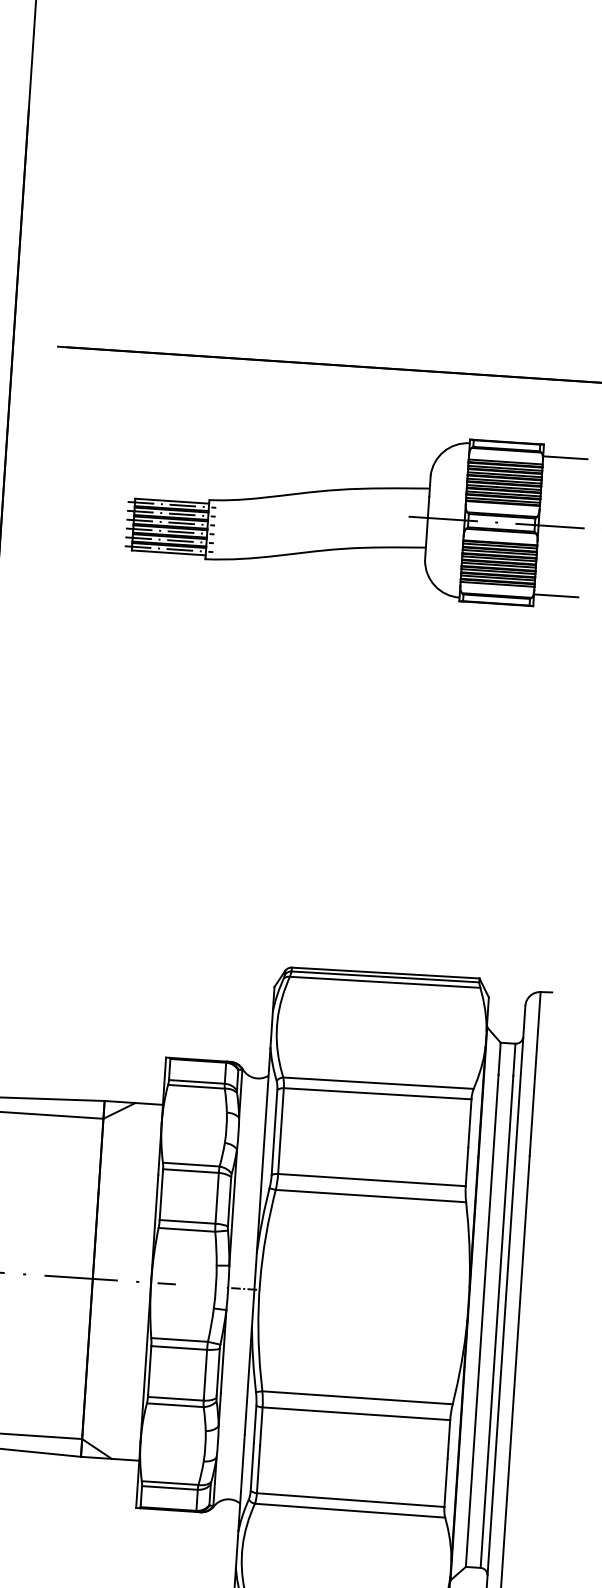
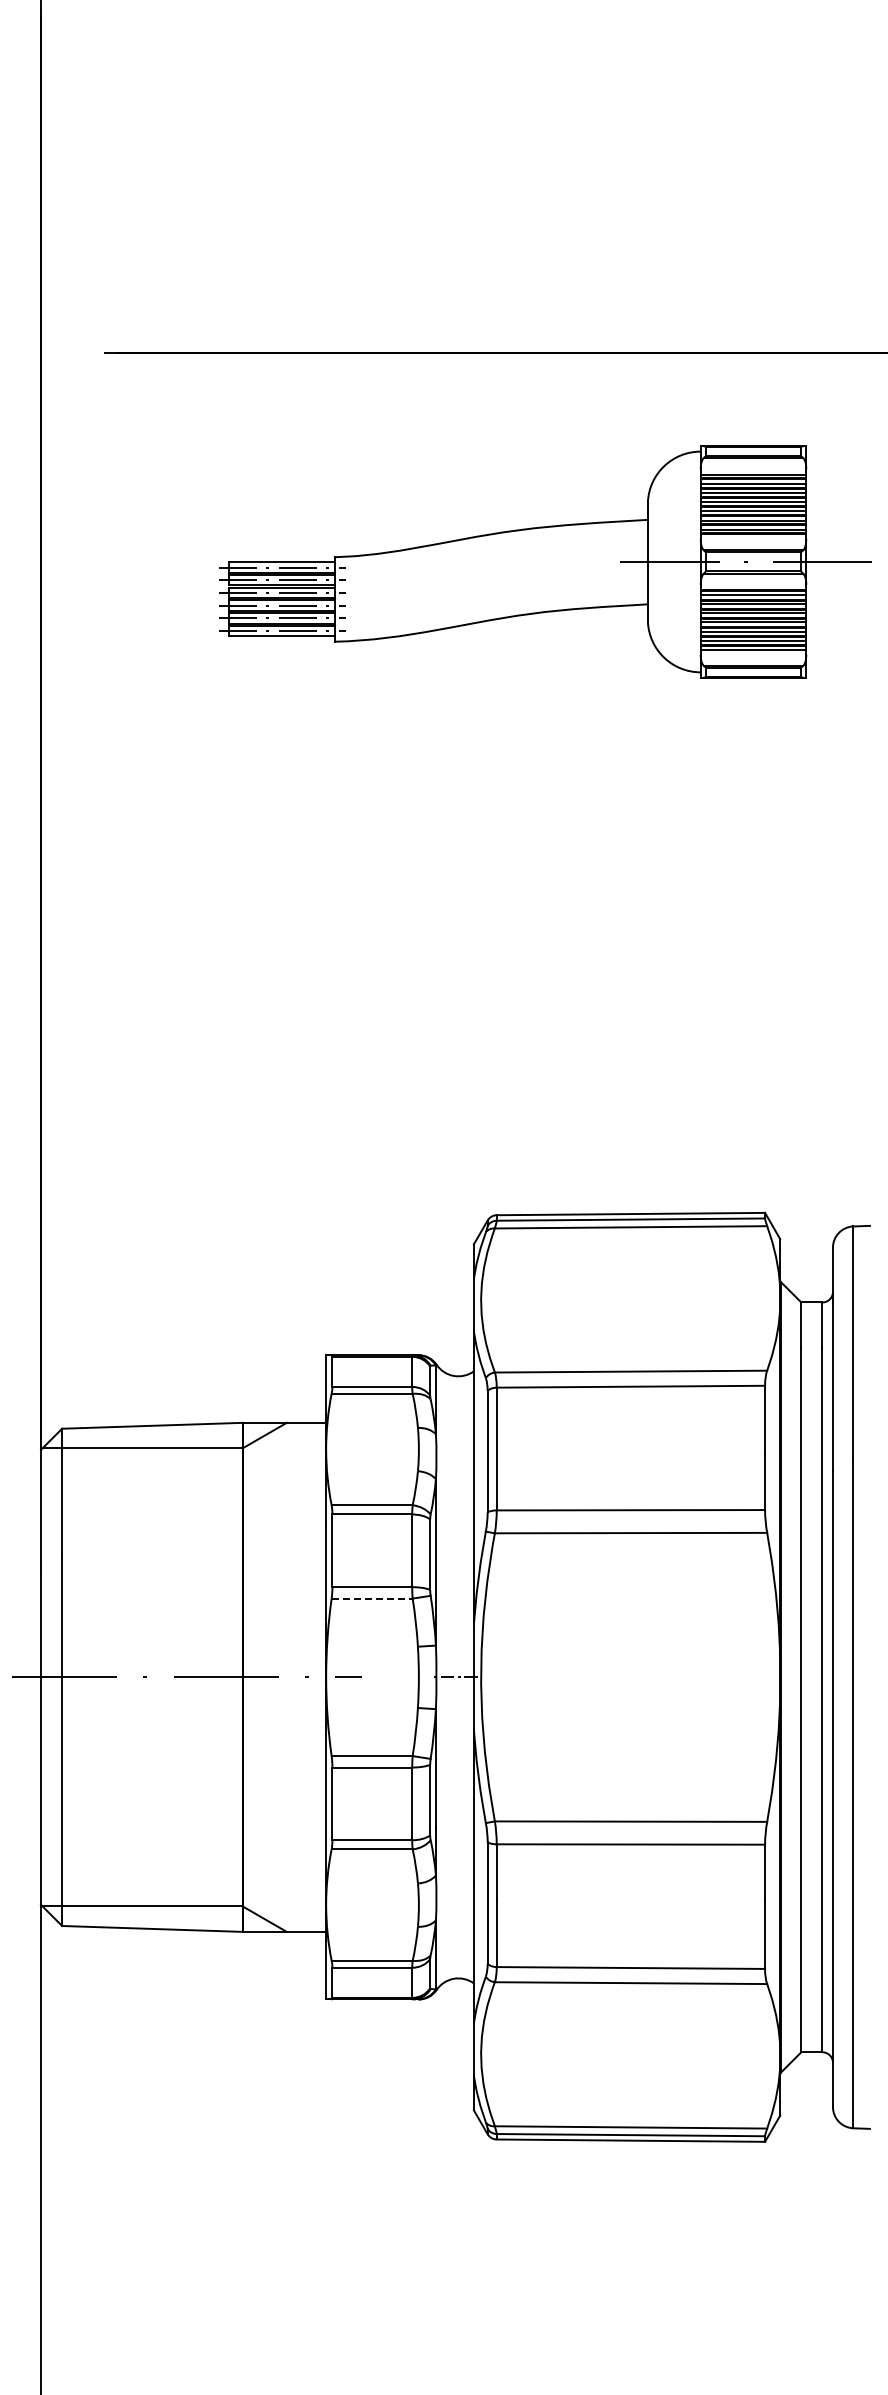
line: (564, 457) -> (837, 463), removed
line: (555, 595) -> (837, 660), removed
line: (187, 1229) -> (372, 1598), solid -> dashed

